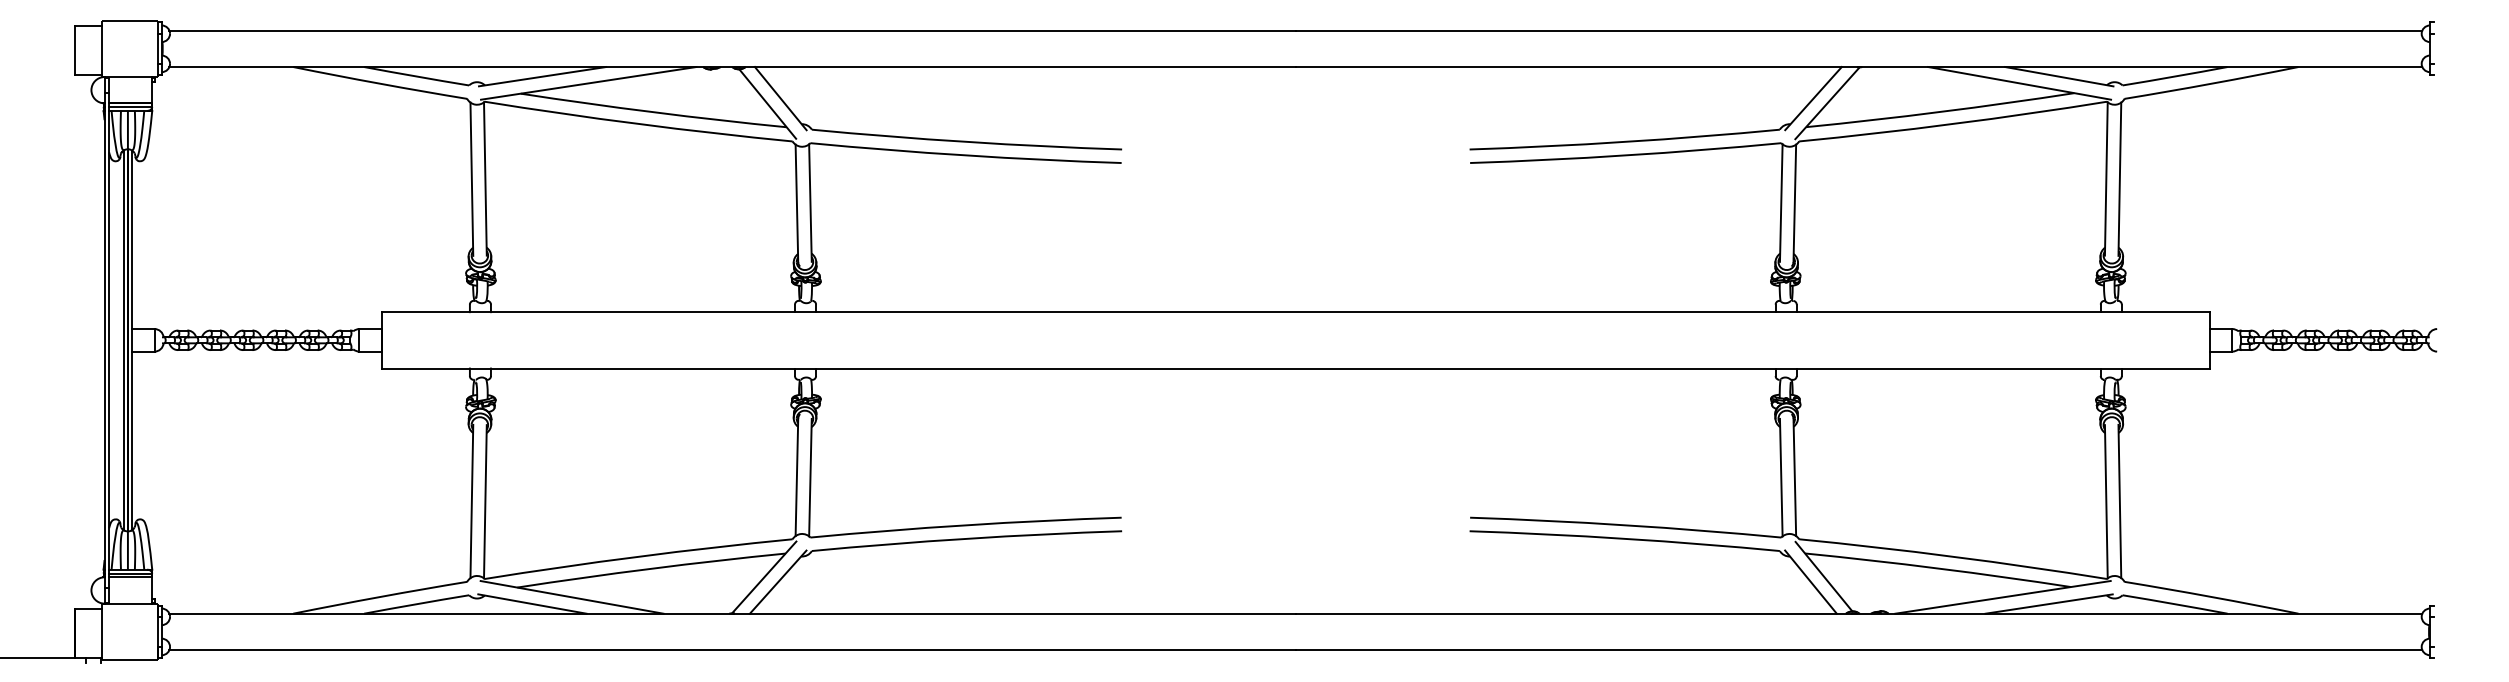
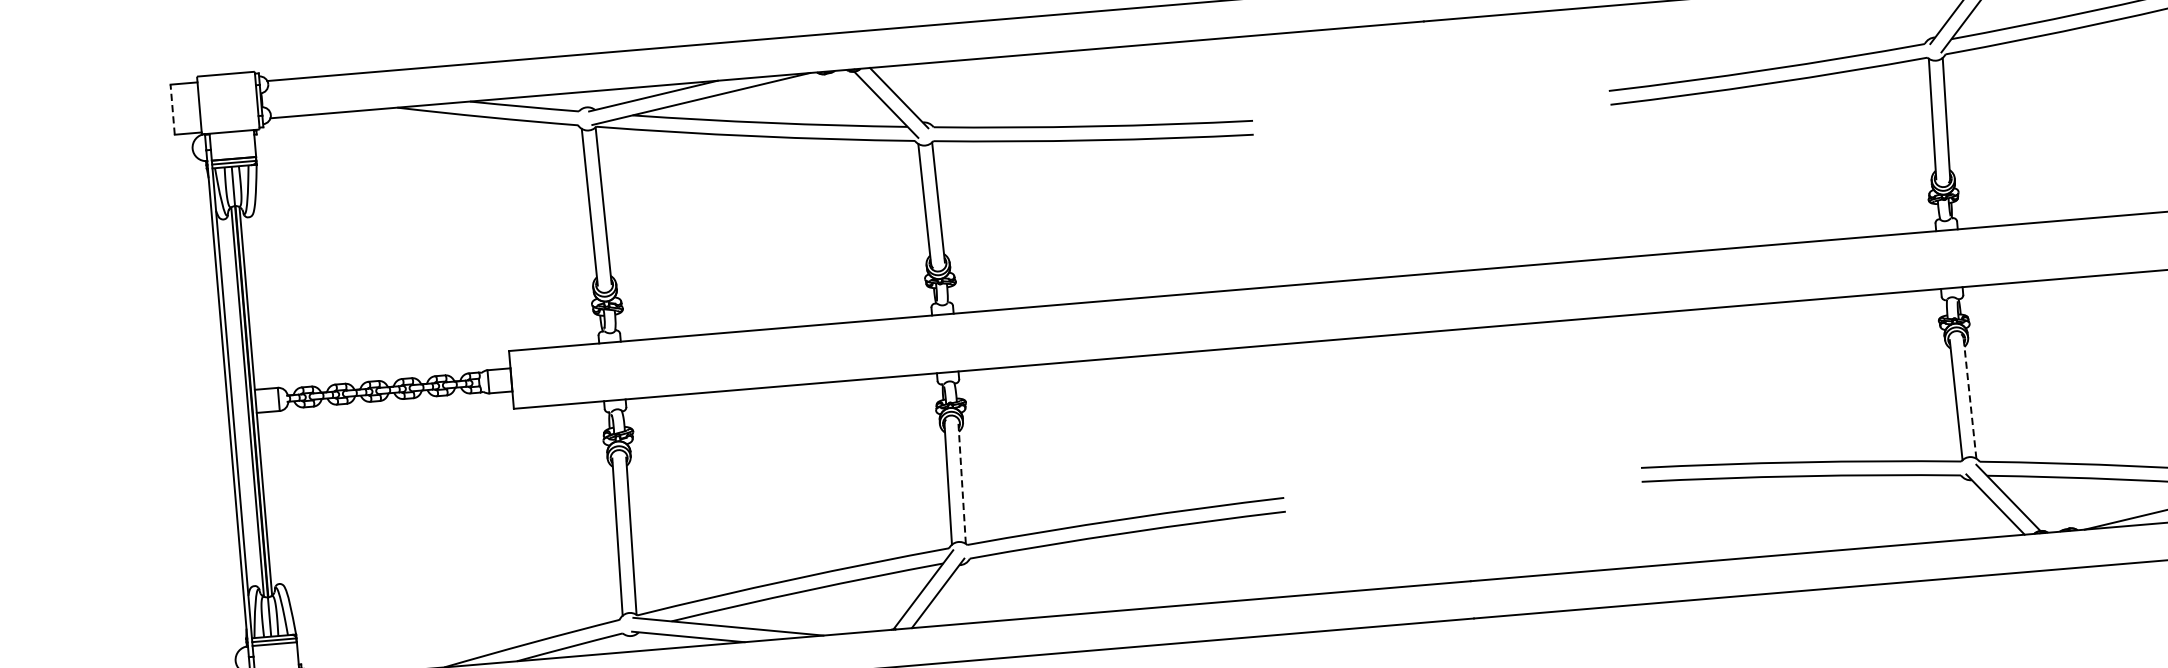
line: (75, 50) -> (172, 109), solid -> dashed
line: (810, 477) -> (962, 483), solid -> dashed
line: (1794, 477) -> (1969, 398), solid -> dashed

